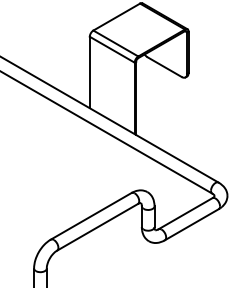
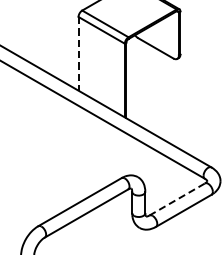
line: (89, 72) -> (78, 53), solid -> dashed
line: (185, 213) -> (177, 199), solid -> dashed

